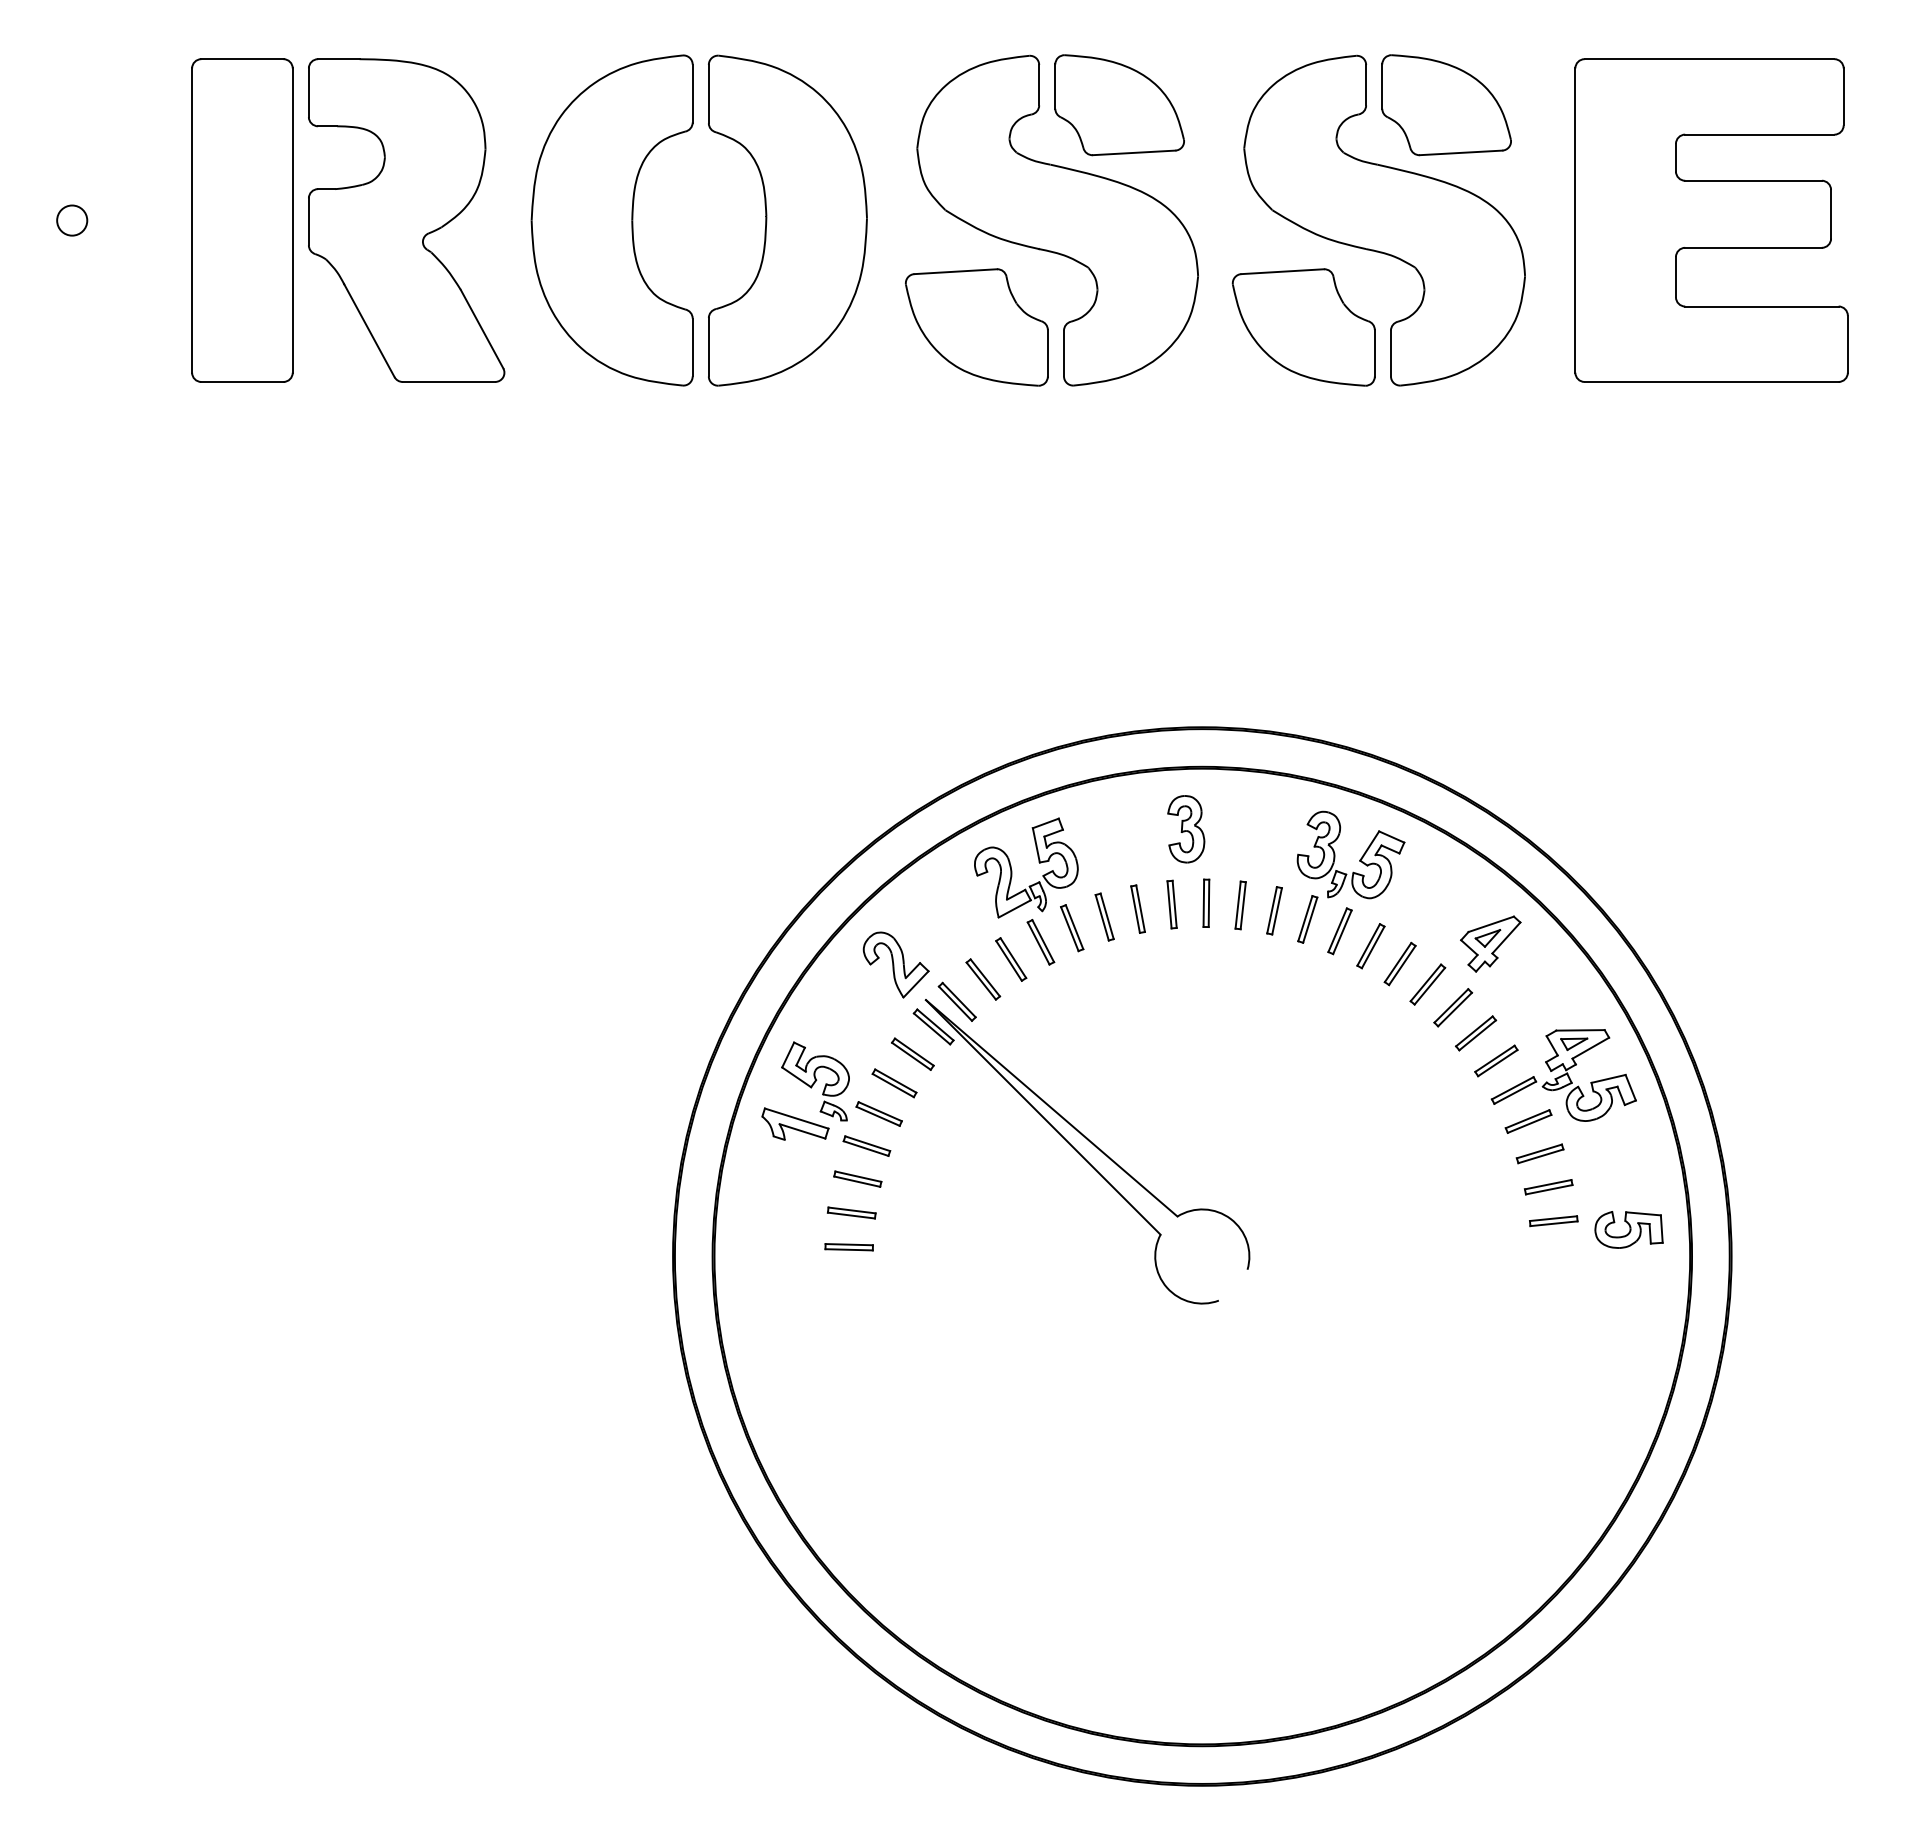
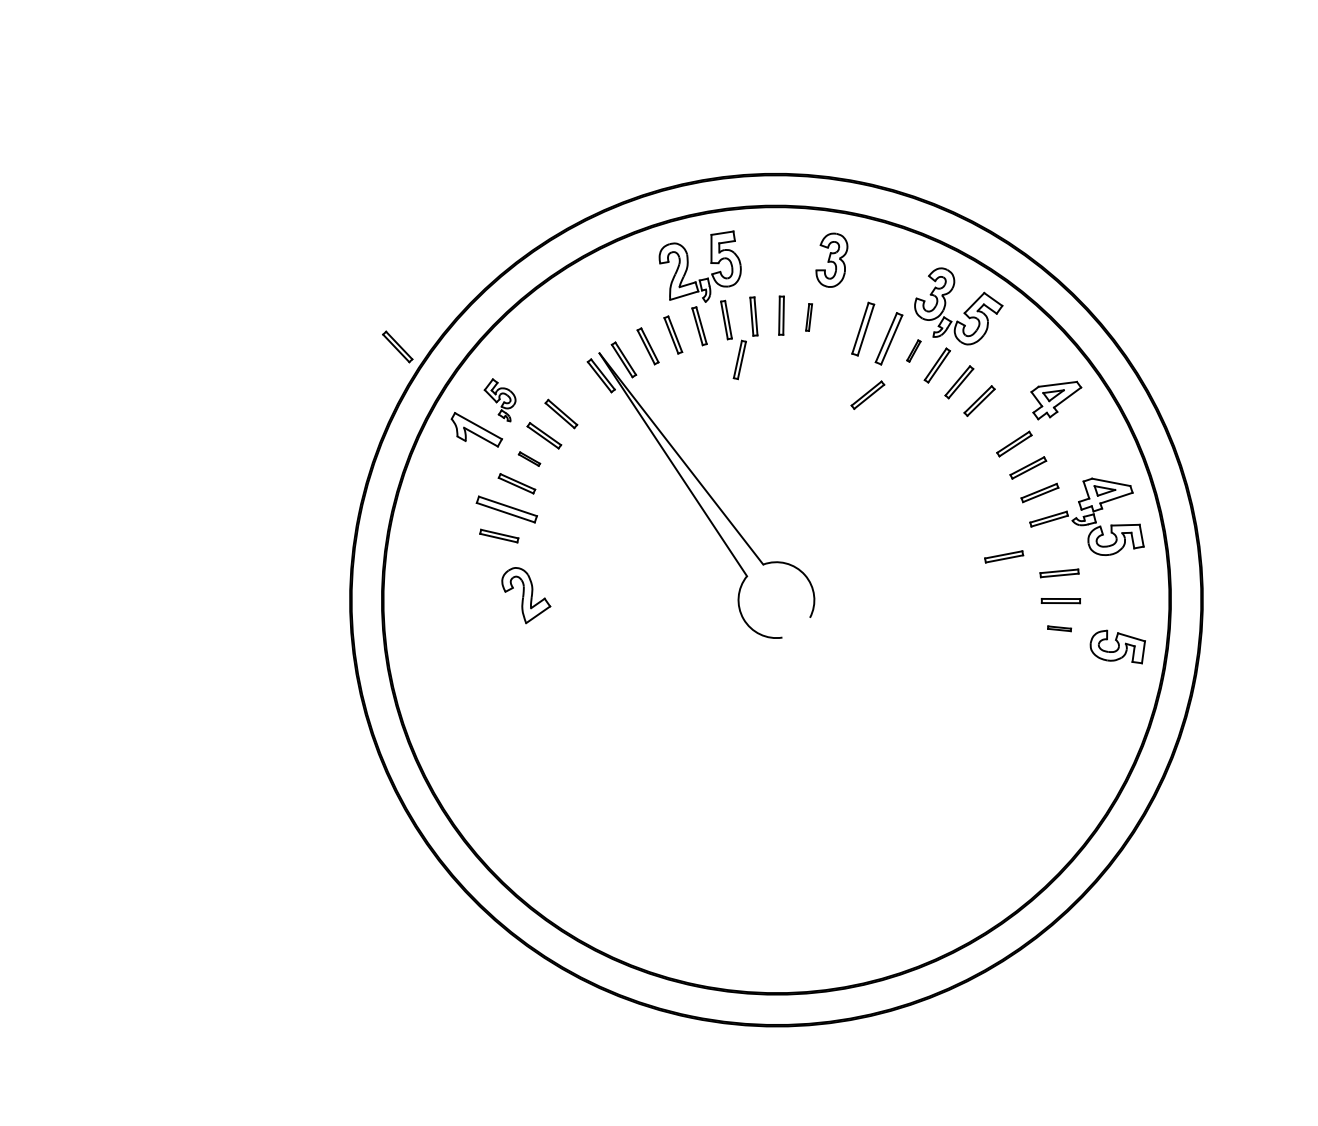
part: (1206, 902) -> (740, 359), moved
part: (1171, 904) -> (808, 317), size x0.7
part: (1240, 905) -> (862, 329), size x1.4
part: (1274, 910) -> (888, 338), size x1.4
part: (1307, 919) -> (913, 351), size x0.6
part: (895, 964) -> (525, 595), moved
part: (1427, 984) -> (867, 395), moved
part: (912, 1053) -> (397, 346), moved
part: (815, 1081) -> (499, 399), size x0.6
part: (1528, 1121) -> (1004, 556), moved
part: (866, 1145) -> (529, 458), size x0.6
part: (851, 1212) -> (506, 509), size x1.6
part: (1553, 1221) -> (1059, 628), size x0.6

